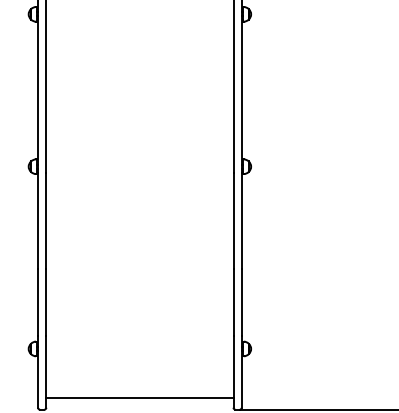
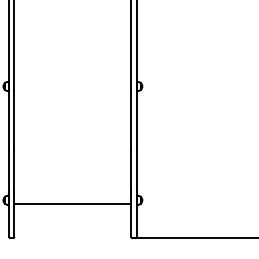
line: (139, 397) -> (72, 203), moved

